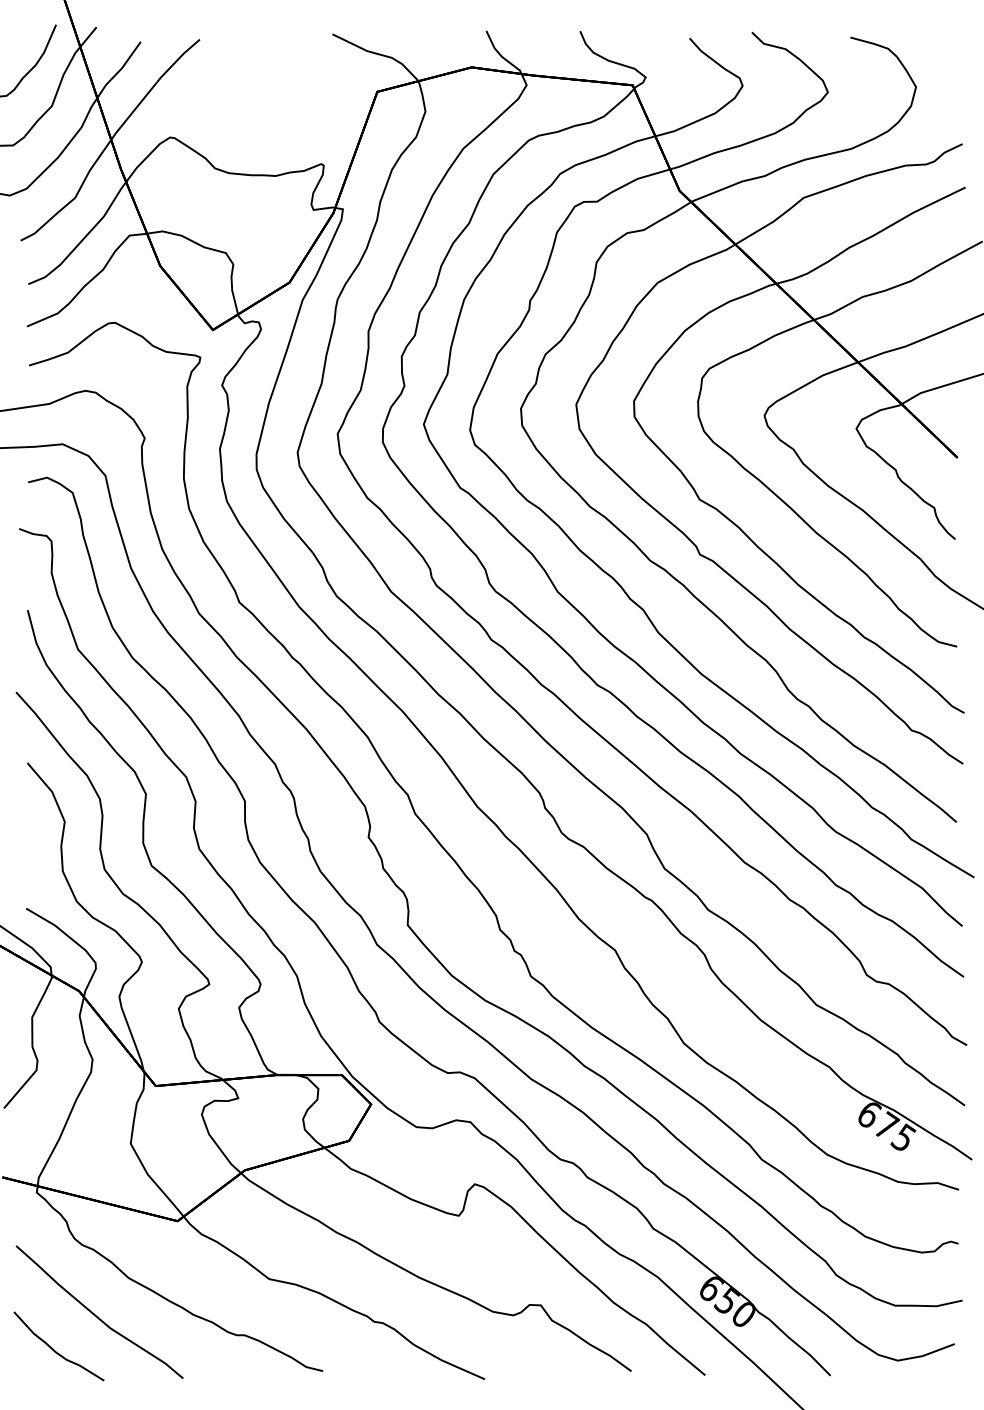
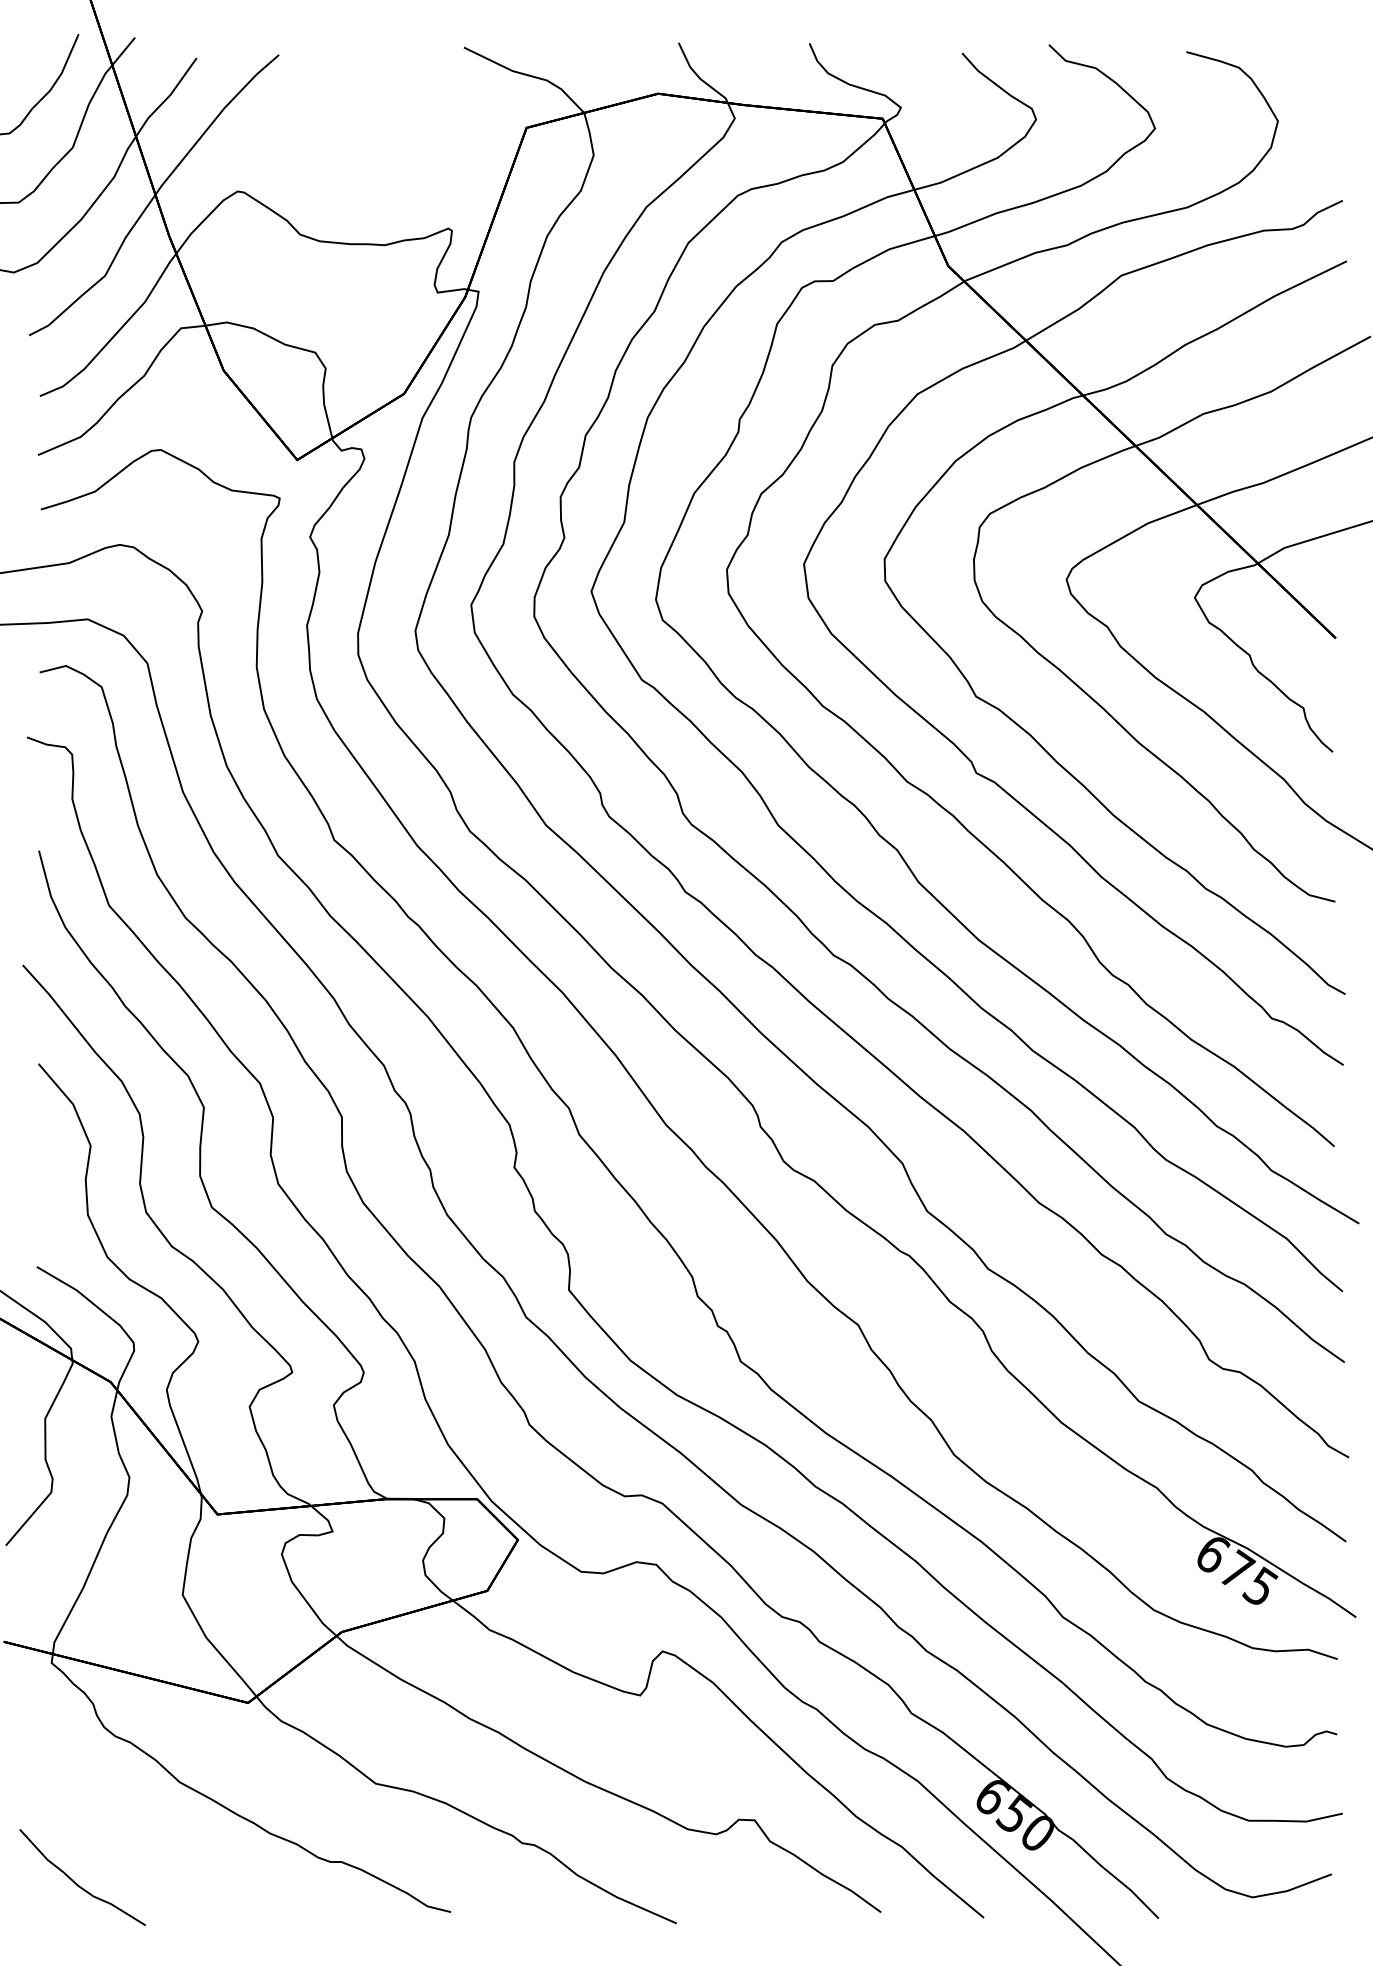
curve: (96, 1315) -> (134, 1834), removed

